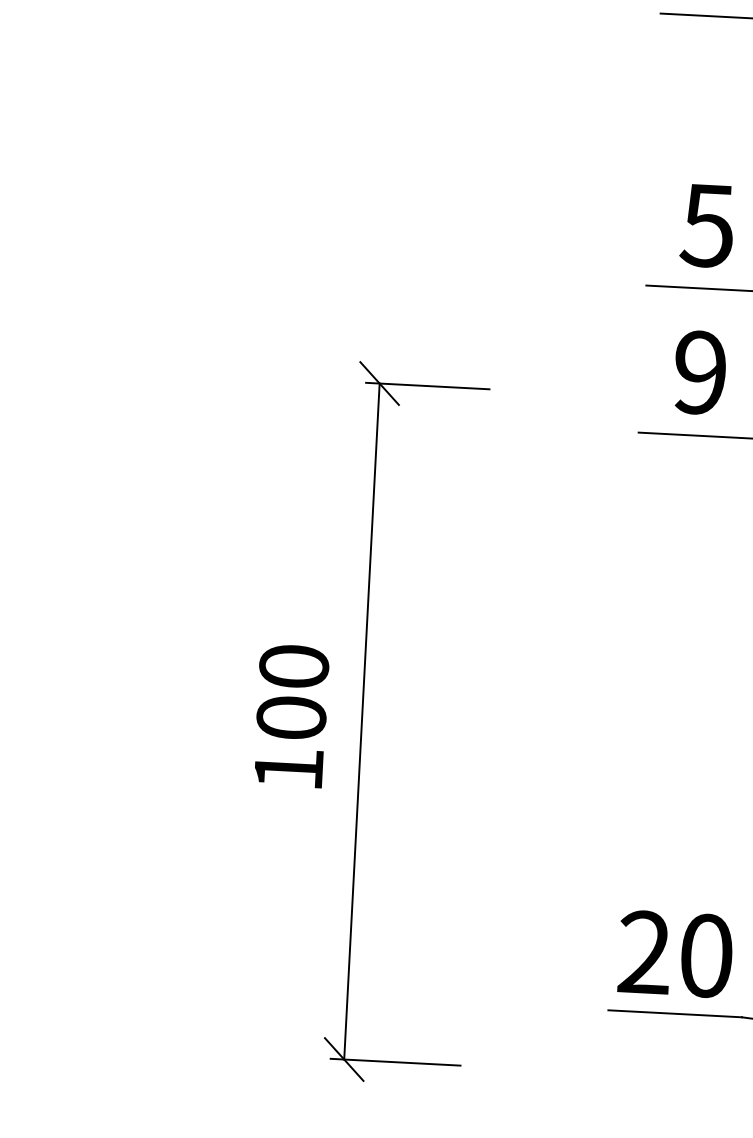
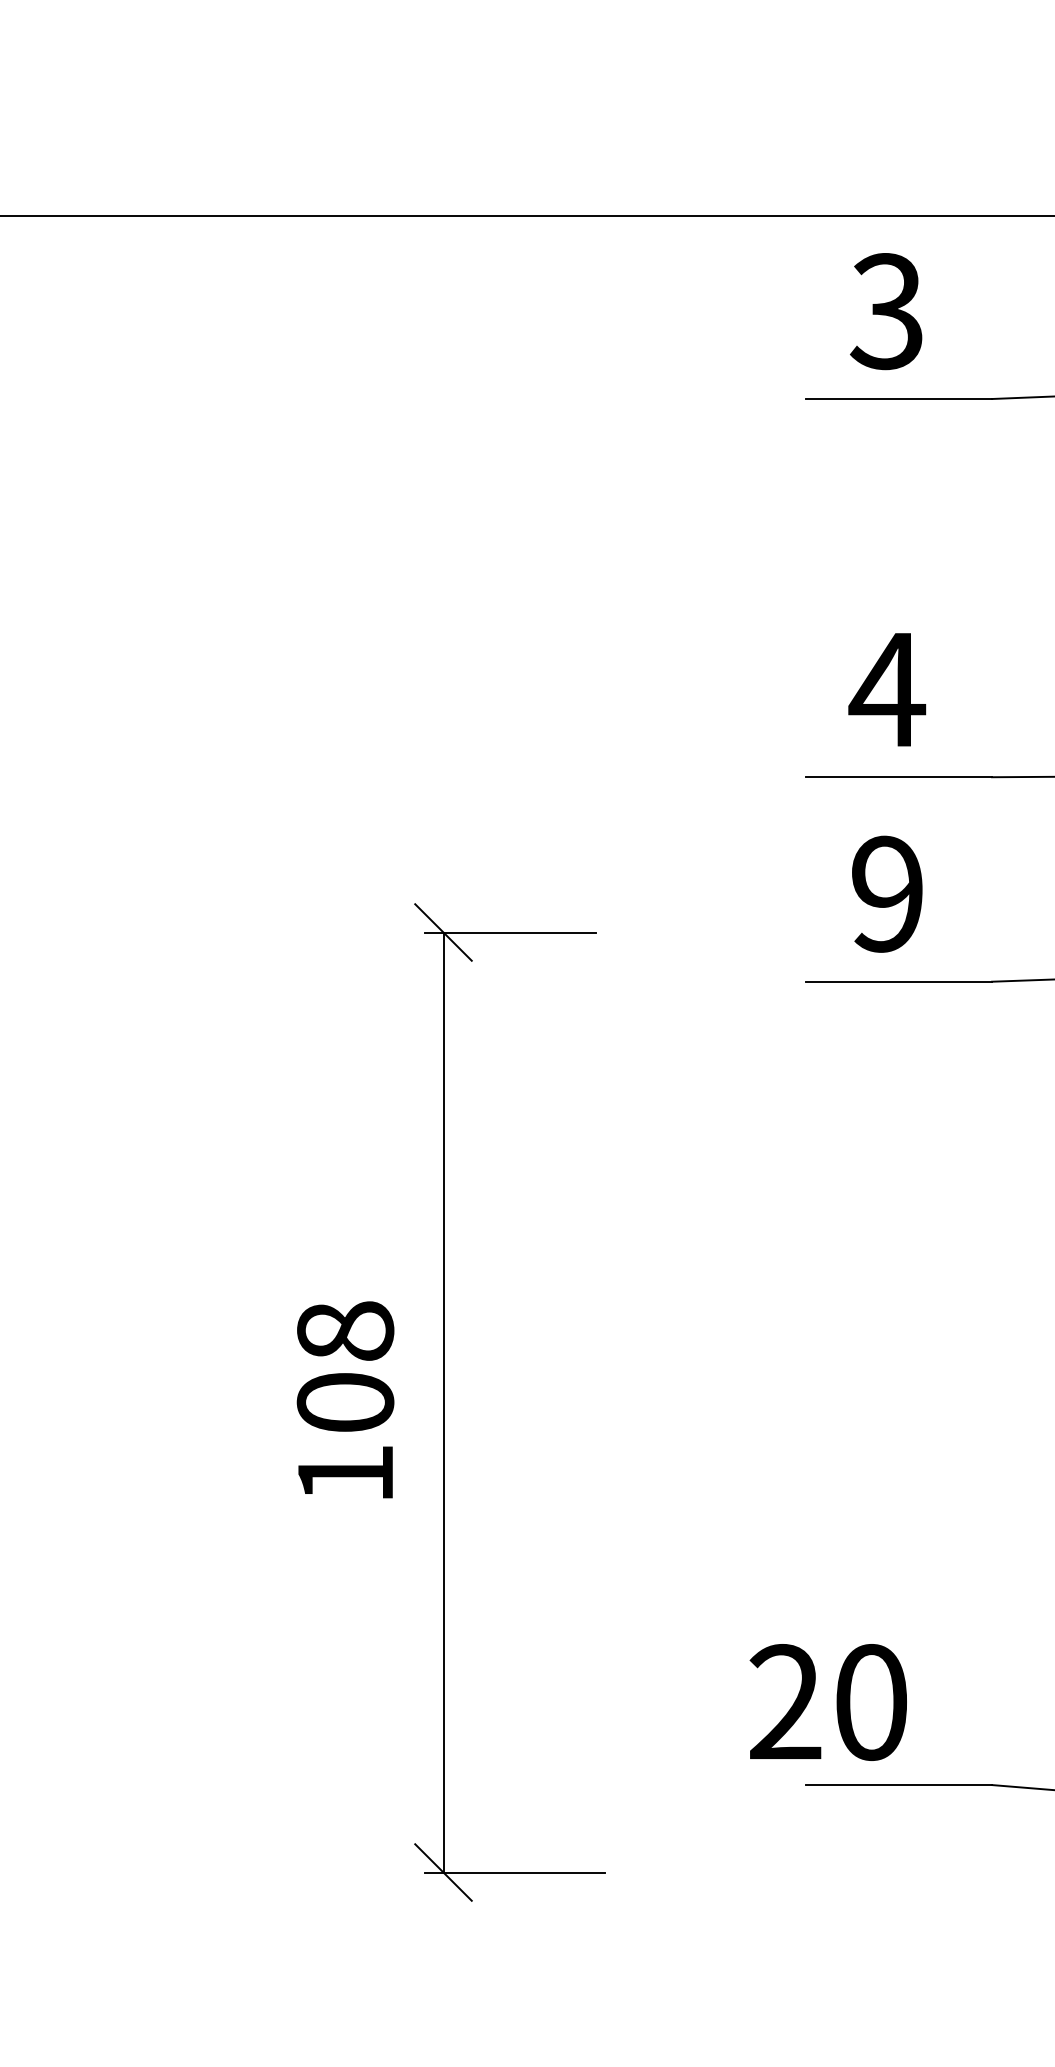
text: (708, 226) -> (887, 690), 5 -> 4
text: (294, 666) -> (345, 1330), 100 -> 108
text: (674, 954) -> (827, 1702), moved

